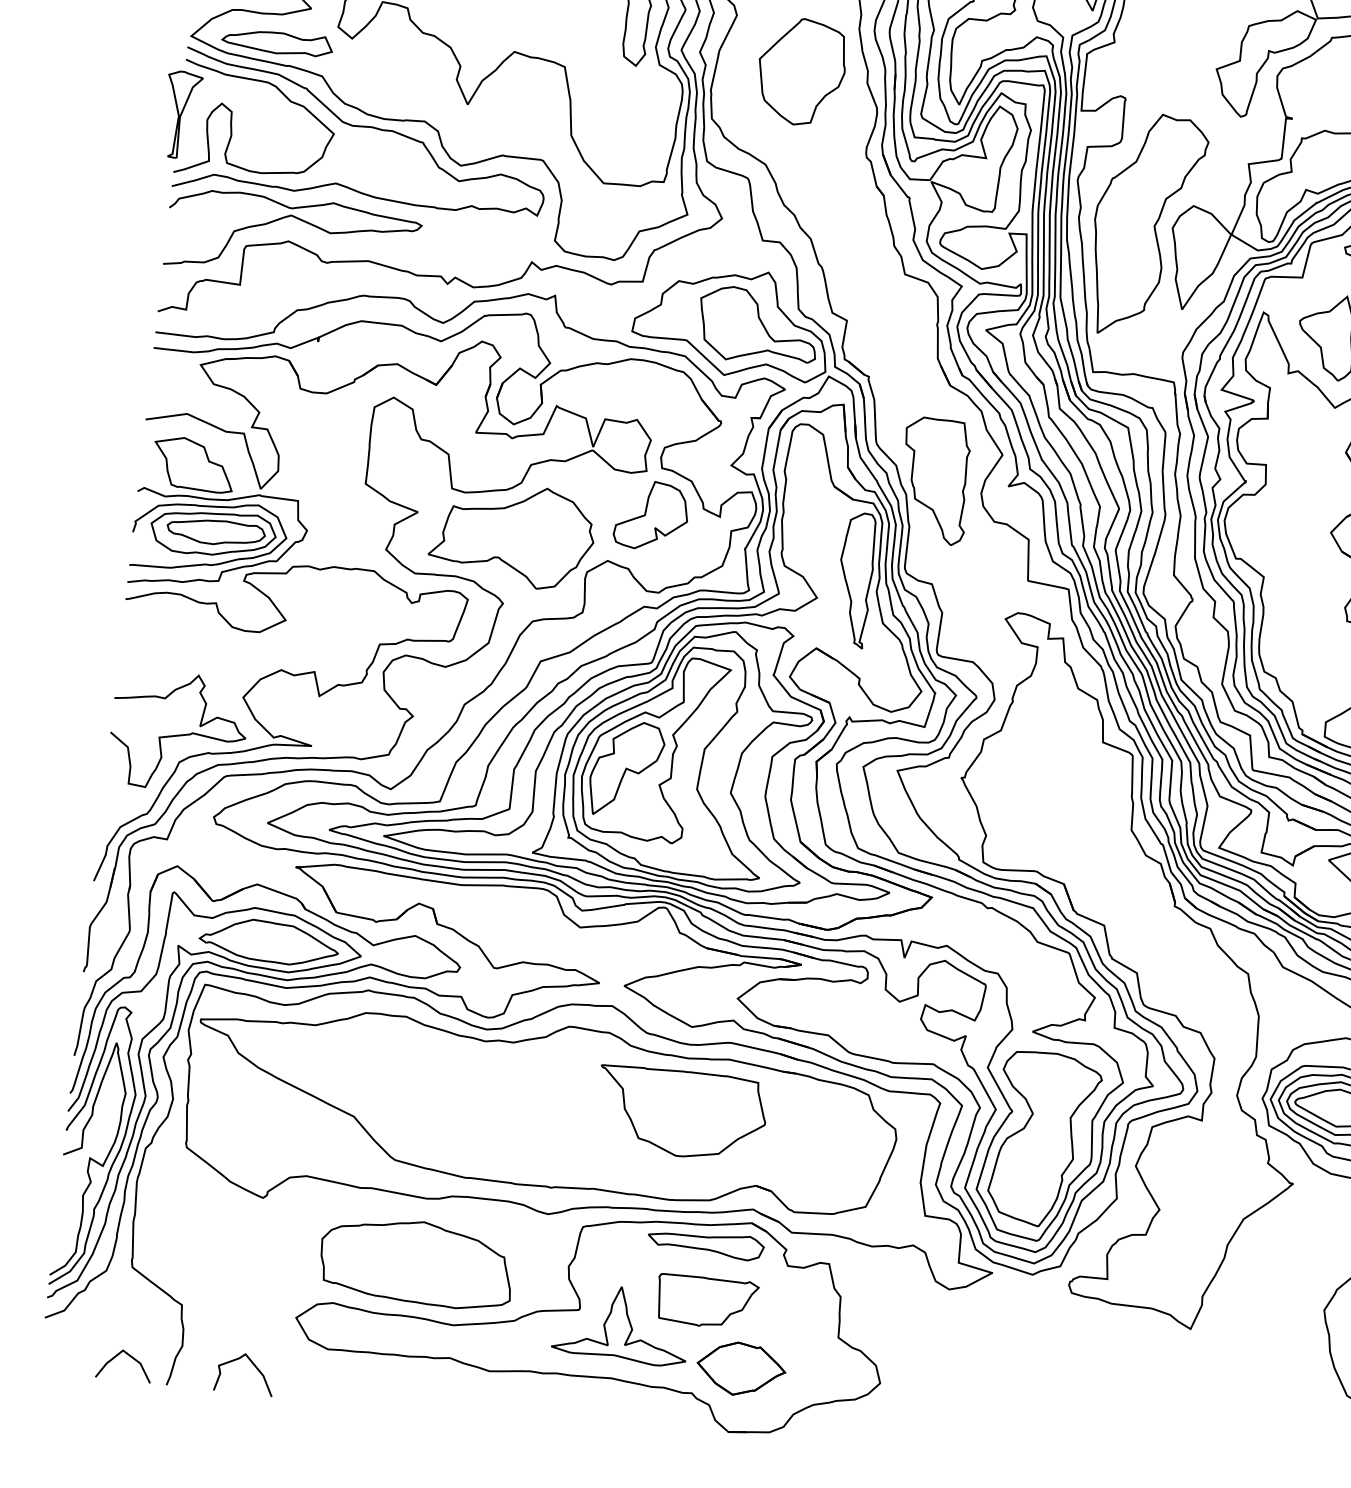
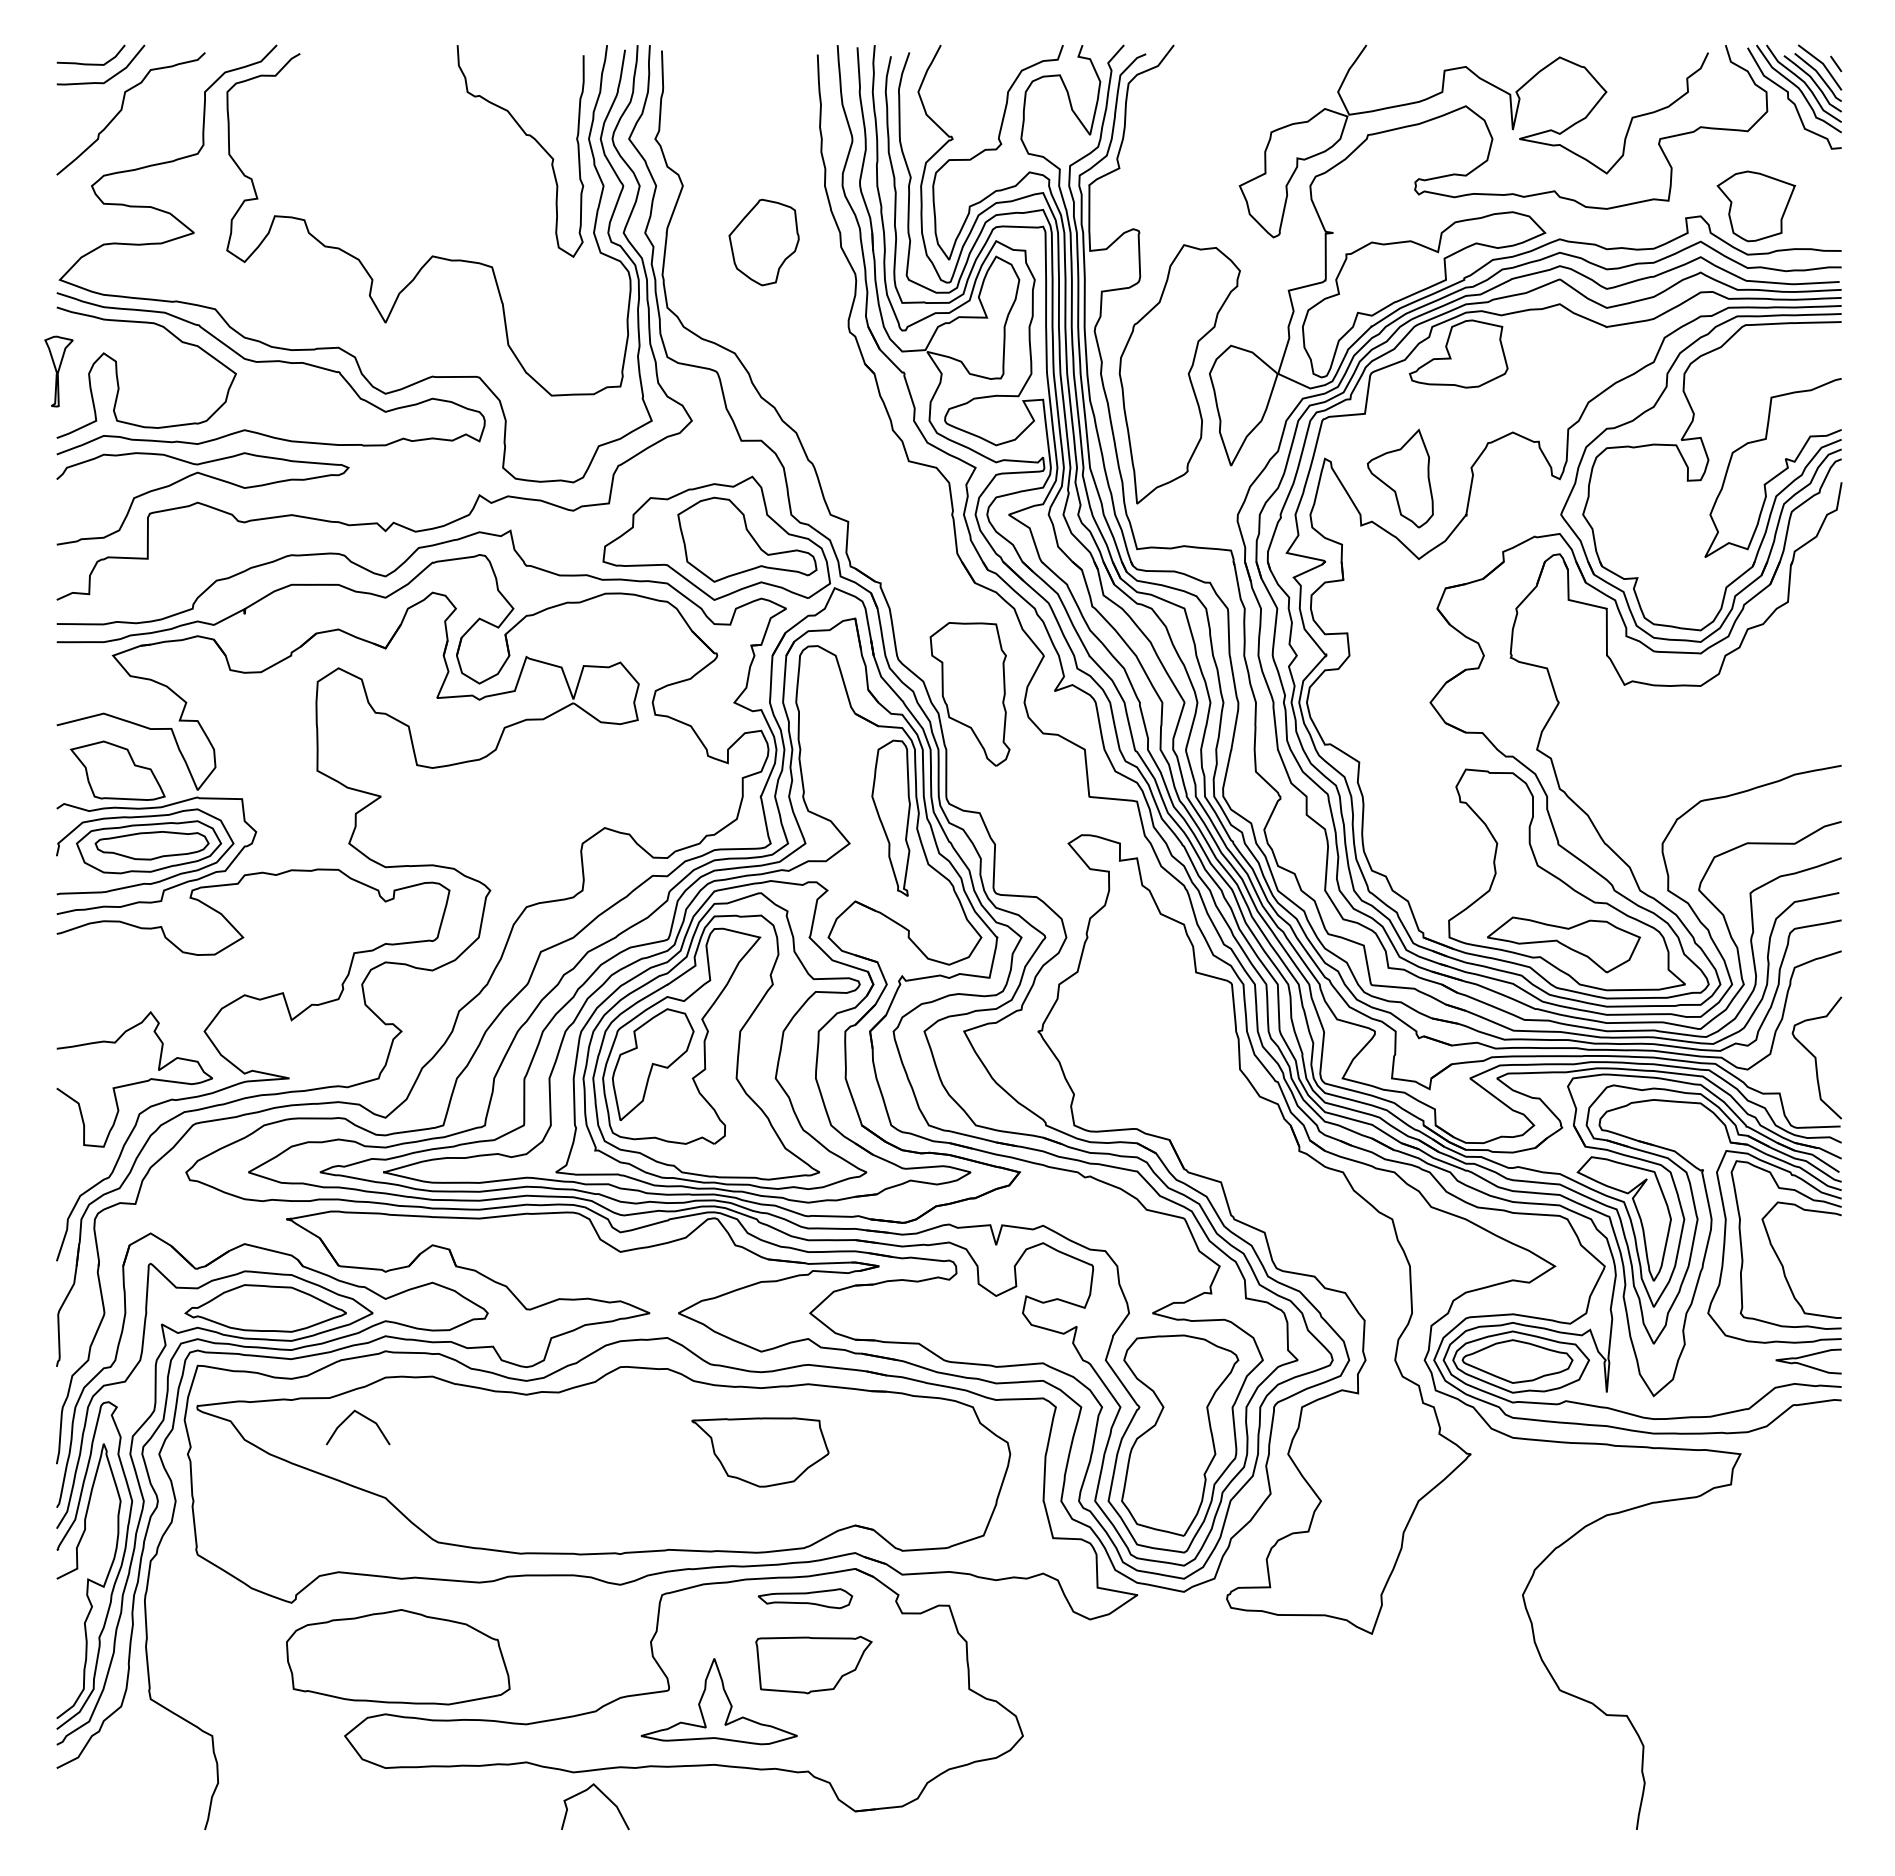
part: (277, 42) -> (159, 276), removed
part: (800, 71) -> (763, 242), size x0.7
part: (181, 114) -> (58, 371), size x0.7
part: (651, 515) -> (649, 770), removed
part: (511, 534) -> (491, 810), removed
part: (681, 1113) -> (760, 1452), size x0.7
part: (706, 1243) -> (805, 1598), size x0.7
part: (417, 1262) -> (398, 1657), moved
line: (131, 1358) -> (365, 1418), moved
curve: (253, 1365) -> (604, 1796), moved
part: (740, 1369) -> (861, 1737), removed

